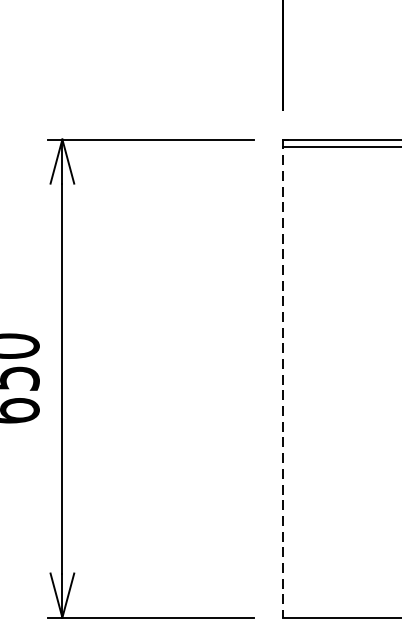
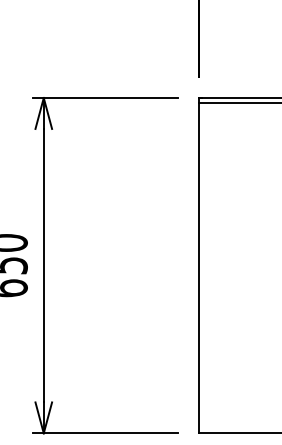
line: (282, 378) -> (198, 265), dashed -> solid

